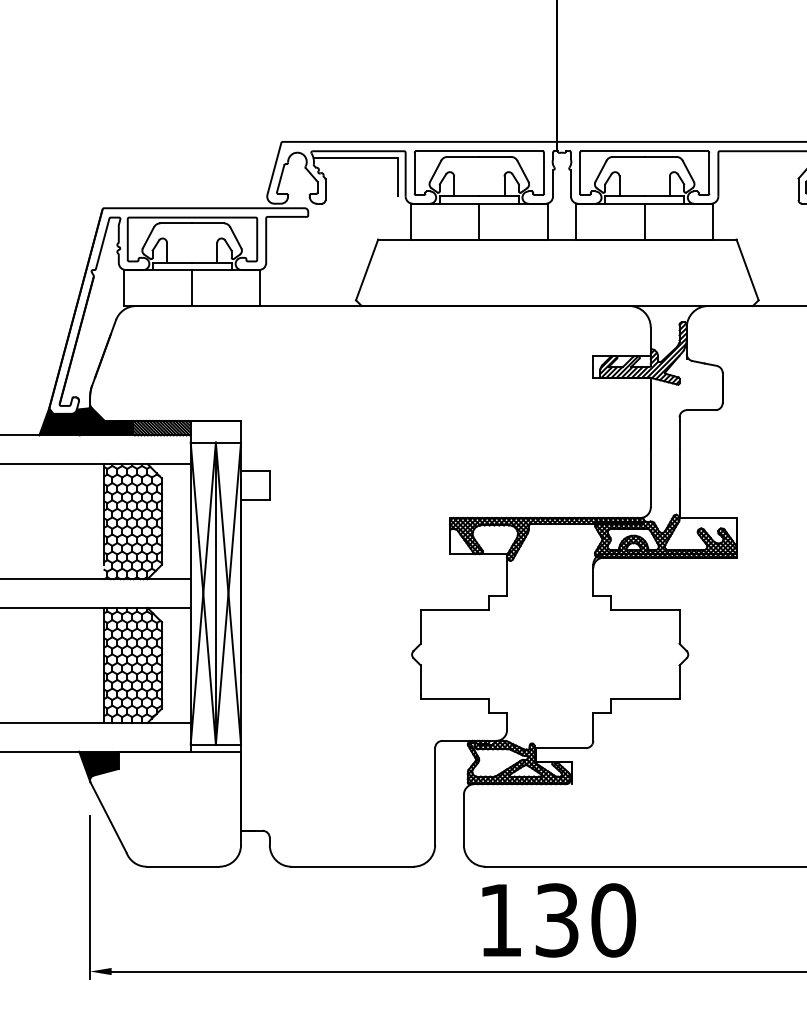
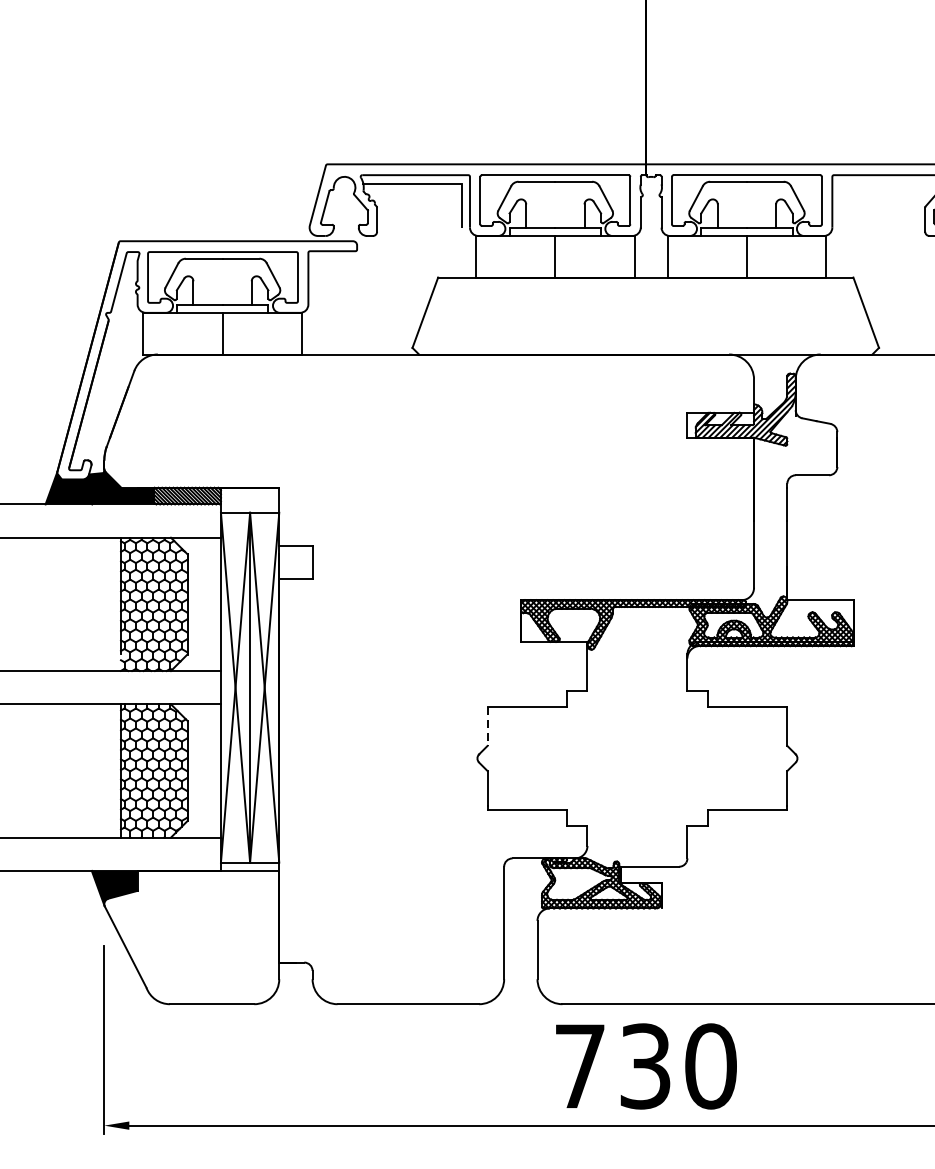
line: (420, 627) -> (487, 727), solid -> dashed
text: (500, 920) -> (579, 1066), 130 -> 730

